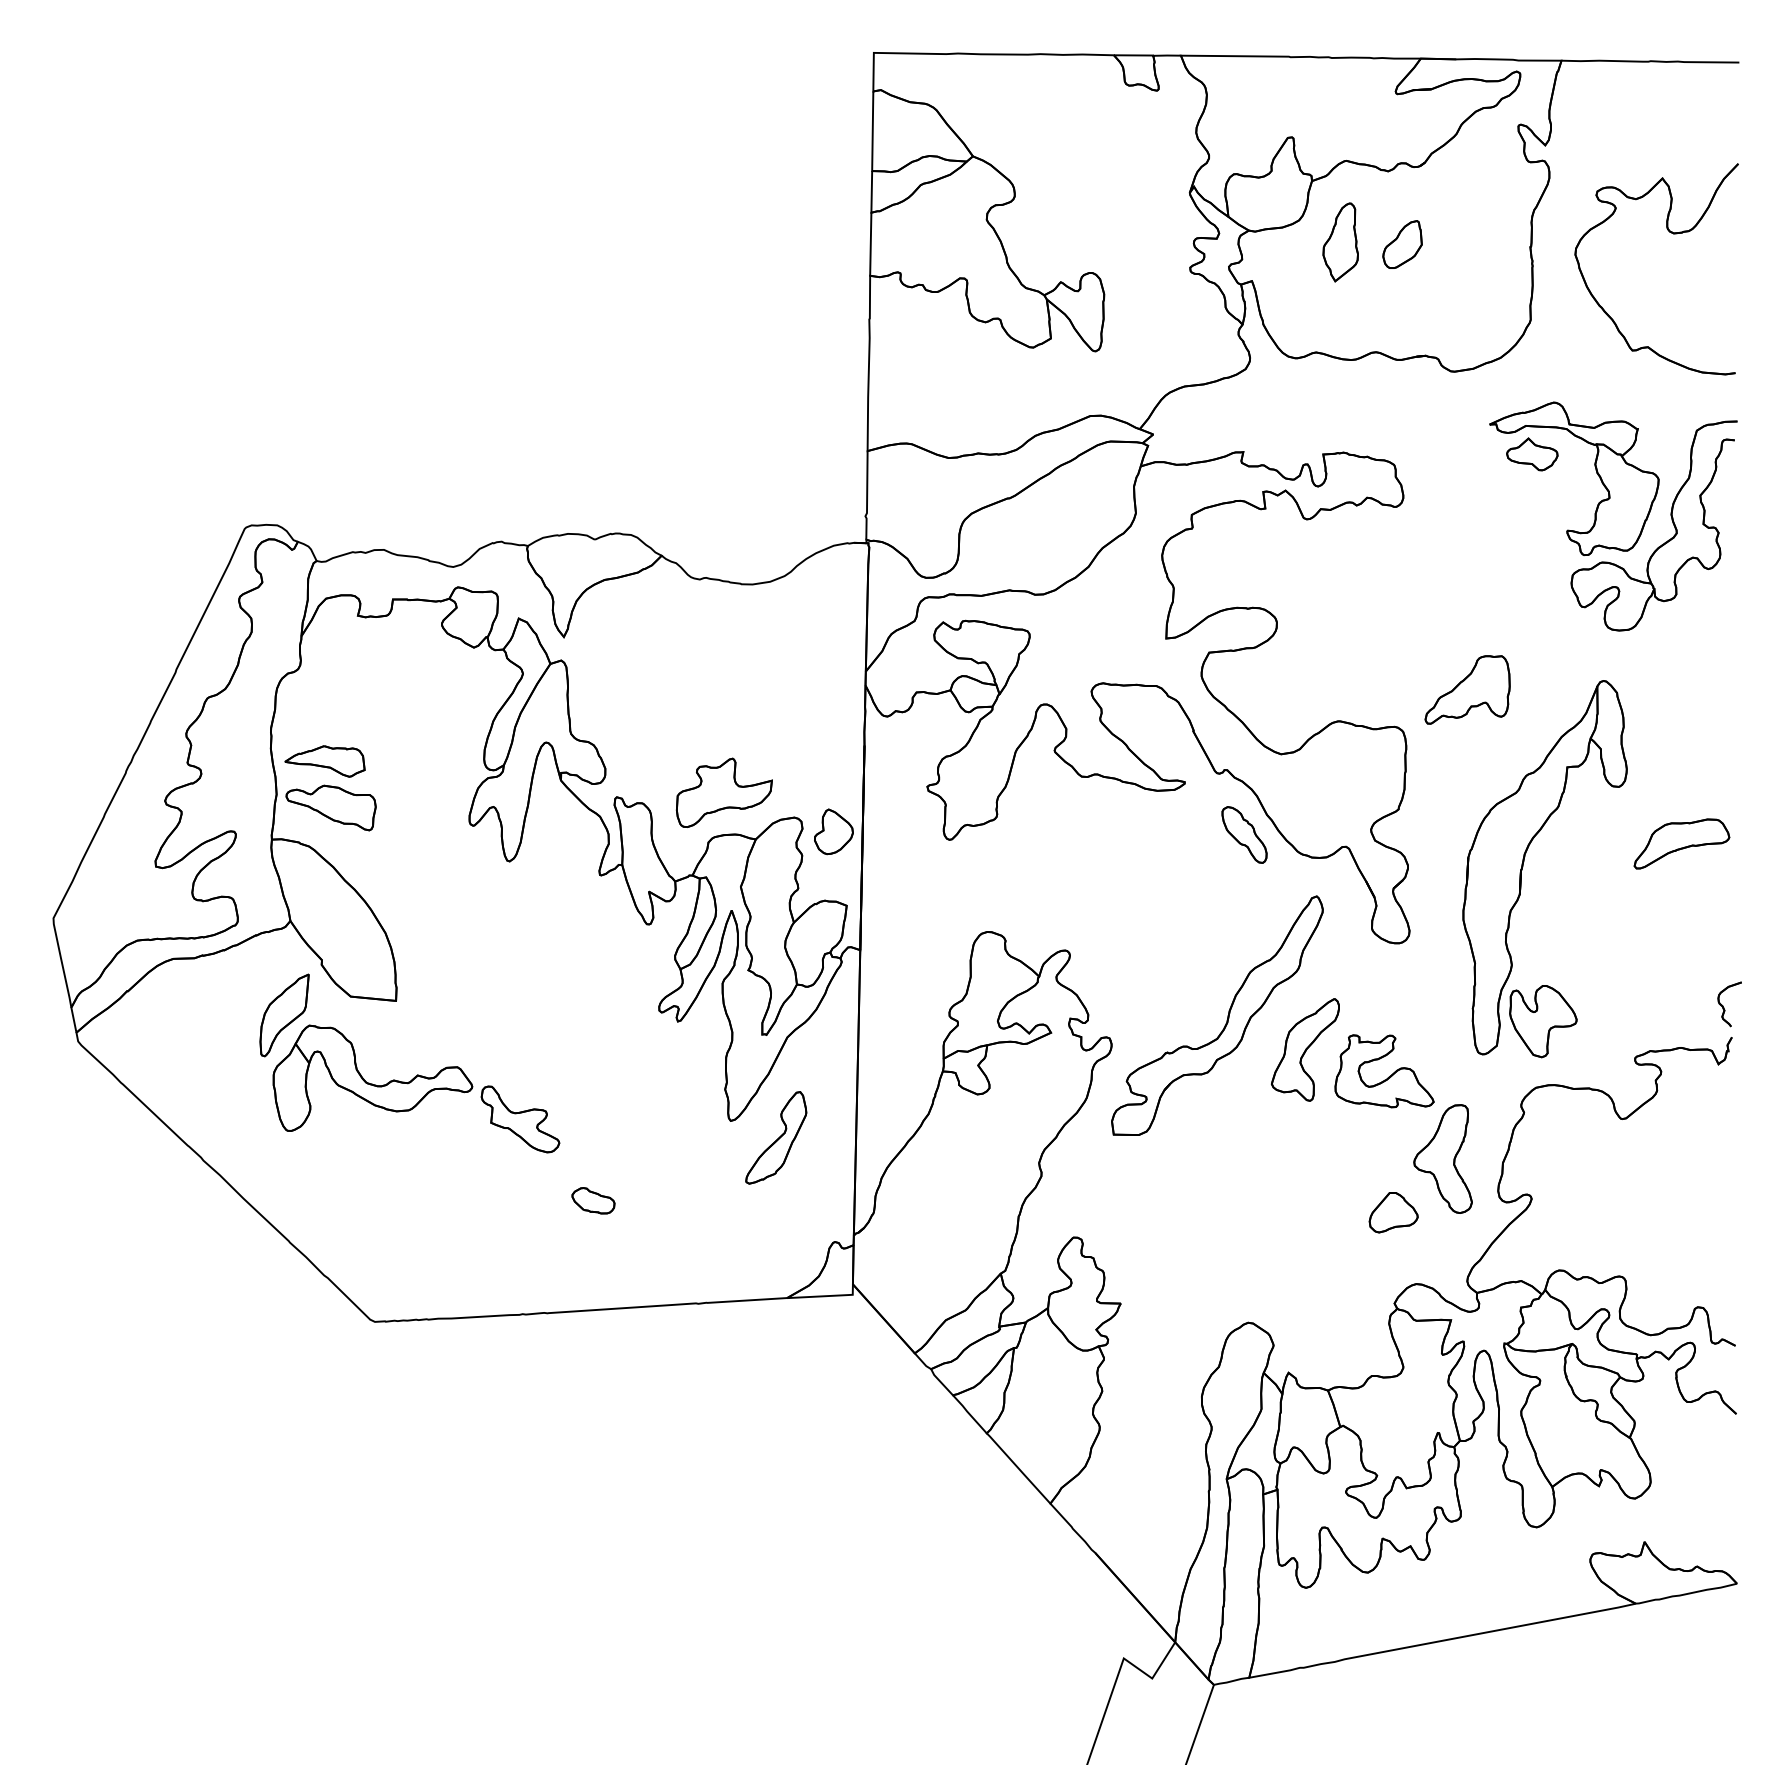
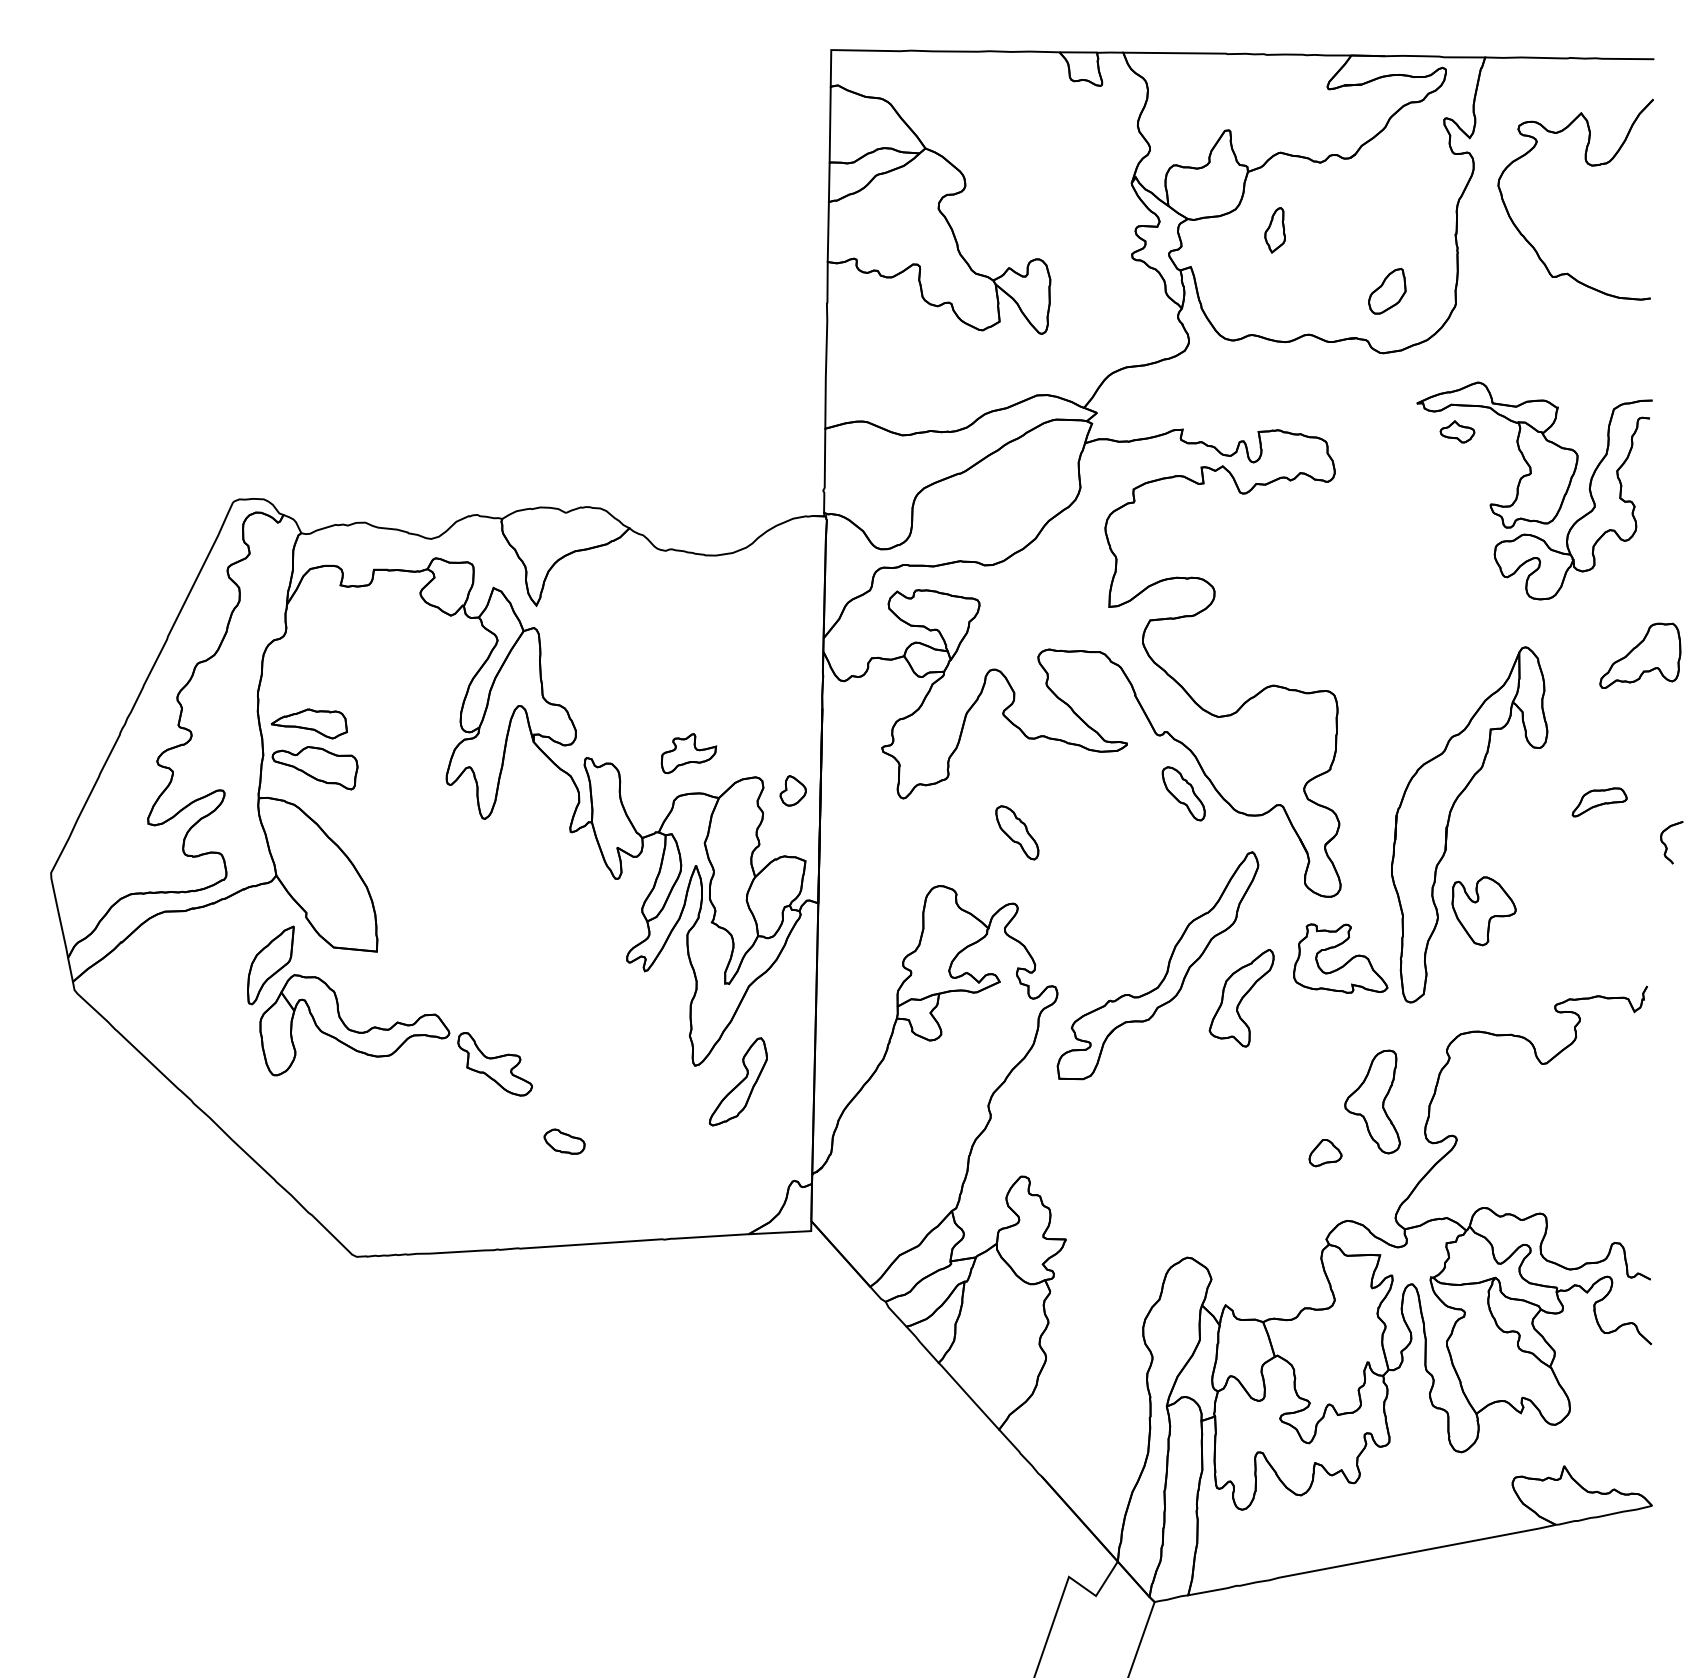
part: (1673, 234) -> (1591, 166), moved
part: (1340, 242) -> (1275, 230), size x0.6
part: (1402, 244) -> (1387, 291), moved
part: (1532, 454) -> (1457, 431), size x0.7
part: (1467, 689) -> (1640, 655), moved
part: (723, 792) -> (688, 753), size x0.6
part: (833, 831) -> (792, 790), size x0.7
part: (1681, 843) -> (1599, 801), size x0.6
part: (1069, 875) -> (1017, 832), added
part: (1729, 1004) -> (1671, 842), moved
part: (1543, 1021) -> (1484, 911), moved
part: (1388, 1076) -> (1344, 963), moved
part: (1393, 1212) -> (1325, 1152), size x0.7

